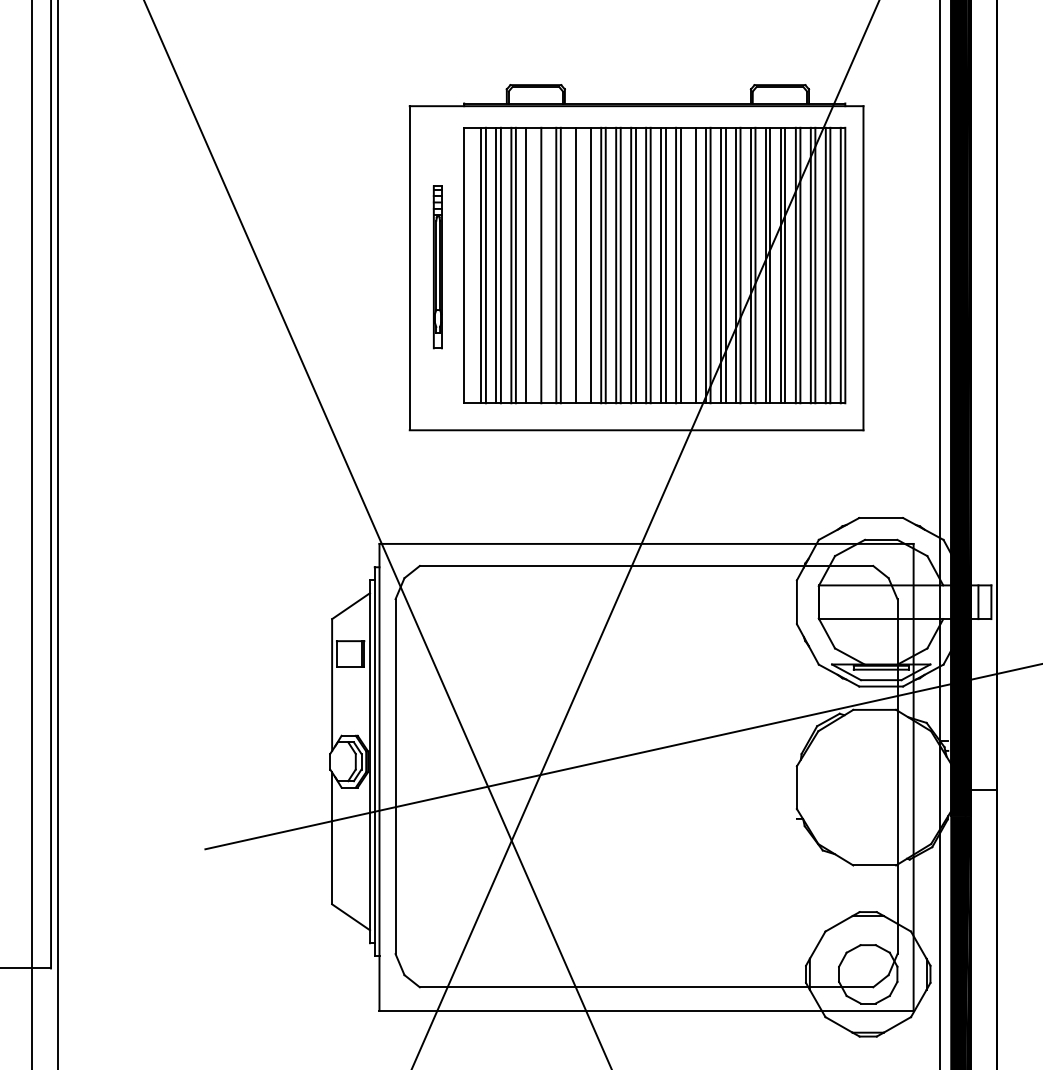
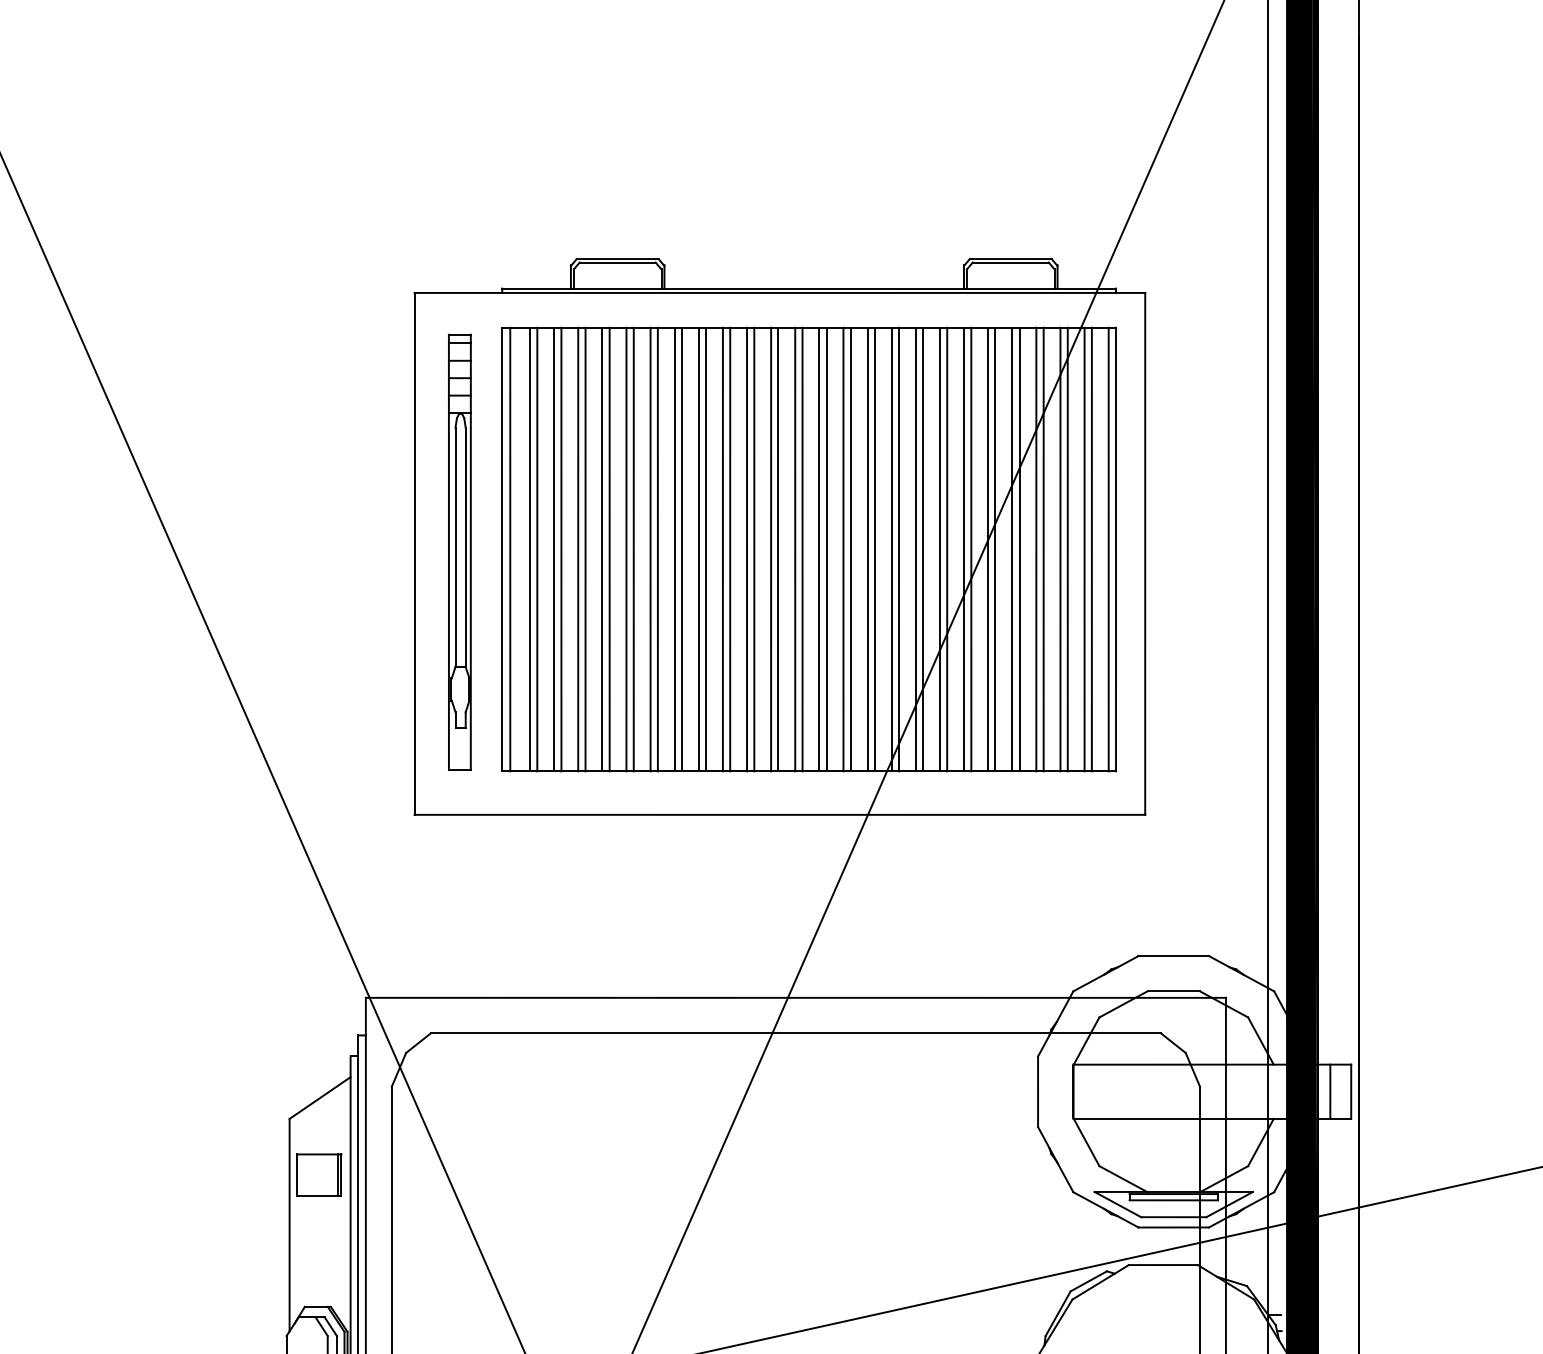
line: (469, 265) -> (510, 549), added
line: (530, 265) -> (609, 549), added
line: (545, 265) -> (633, 549), added
line: (571, 265) -> (675, 549), added
line: (586, 265) -> (699, 549), added
line: (691, 265) -> (868, 549), added
part: (437, 267) -> (459, 552), size x1.67

